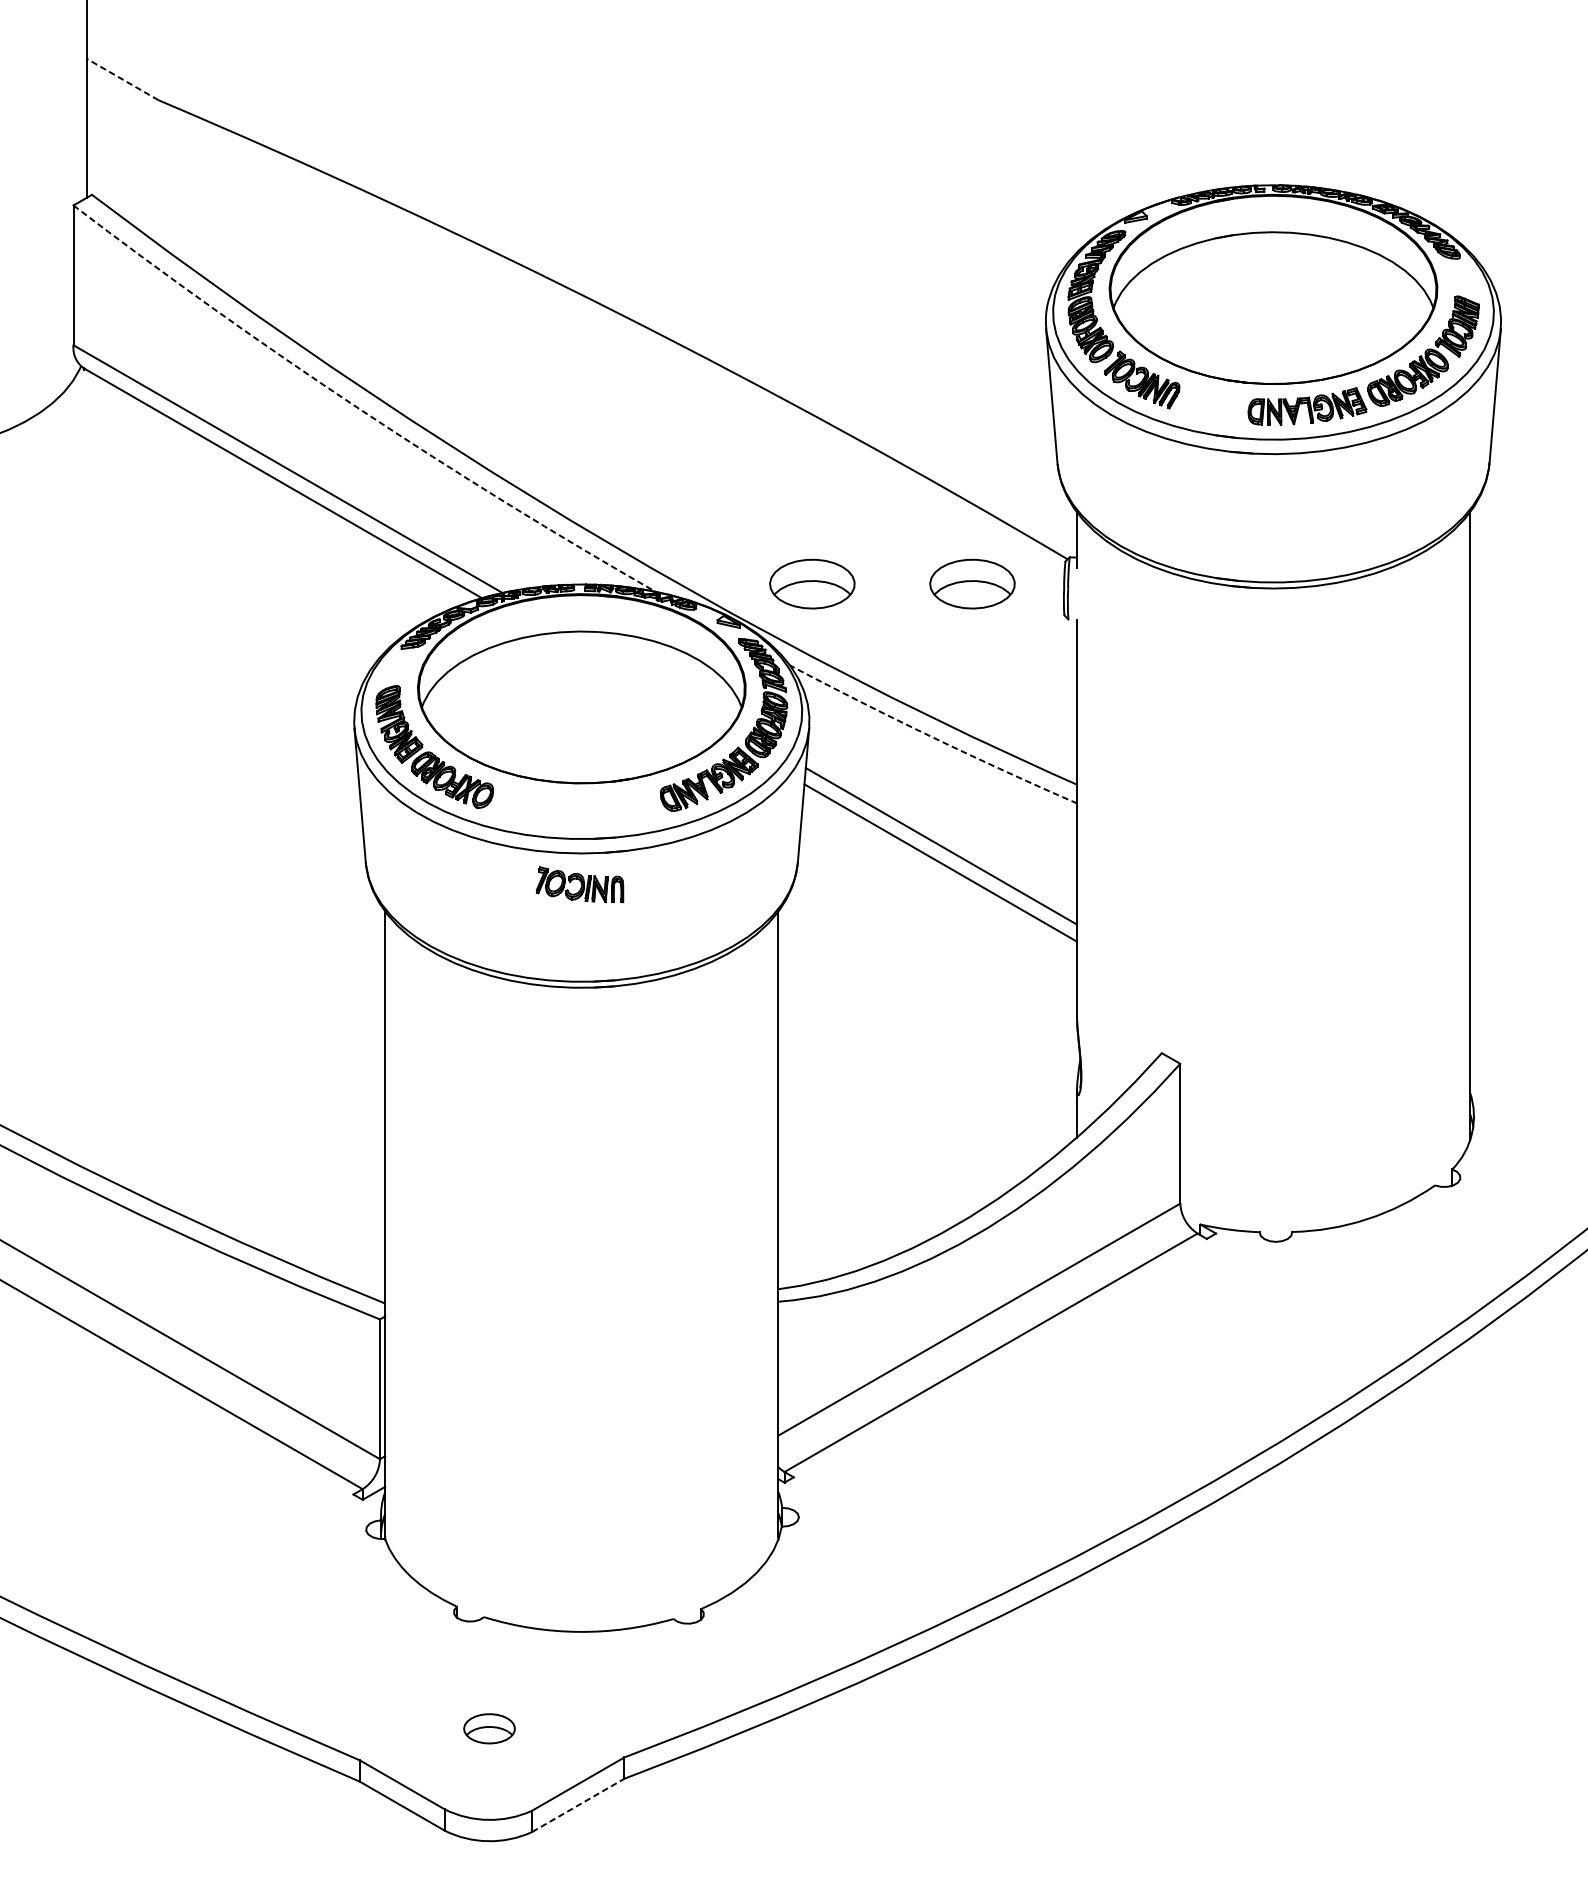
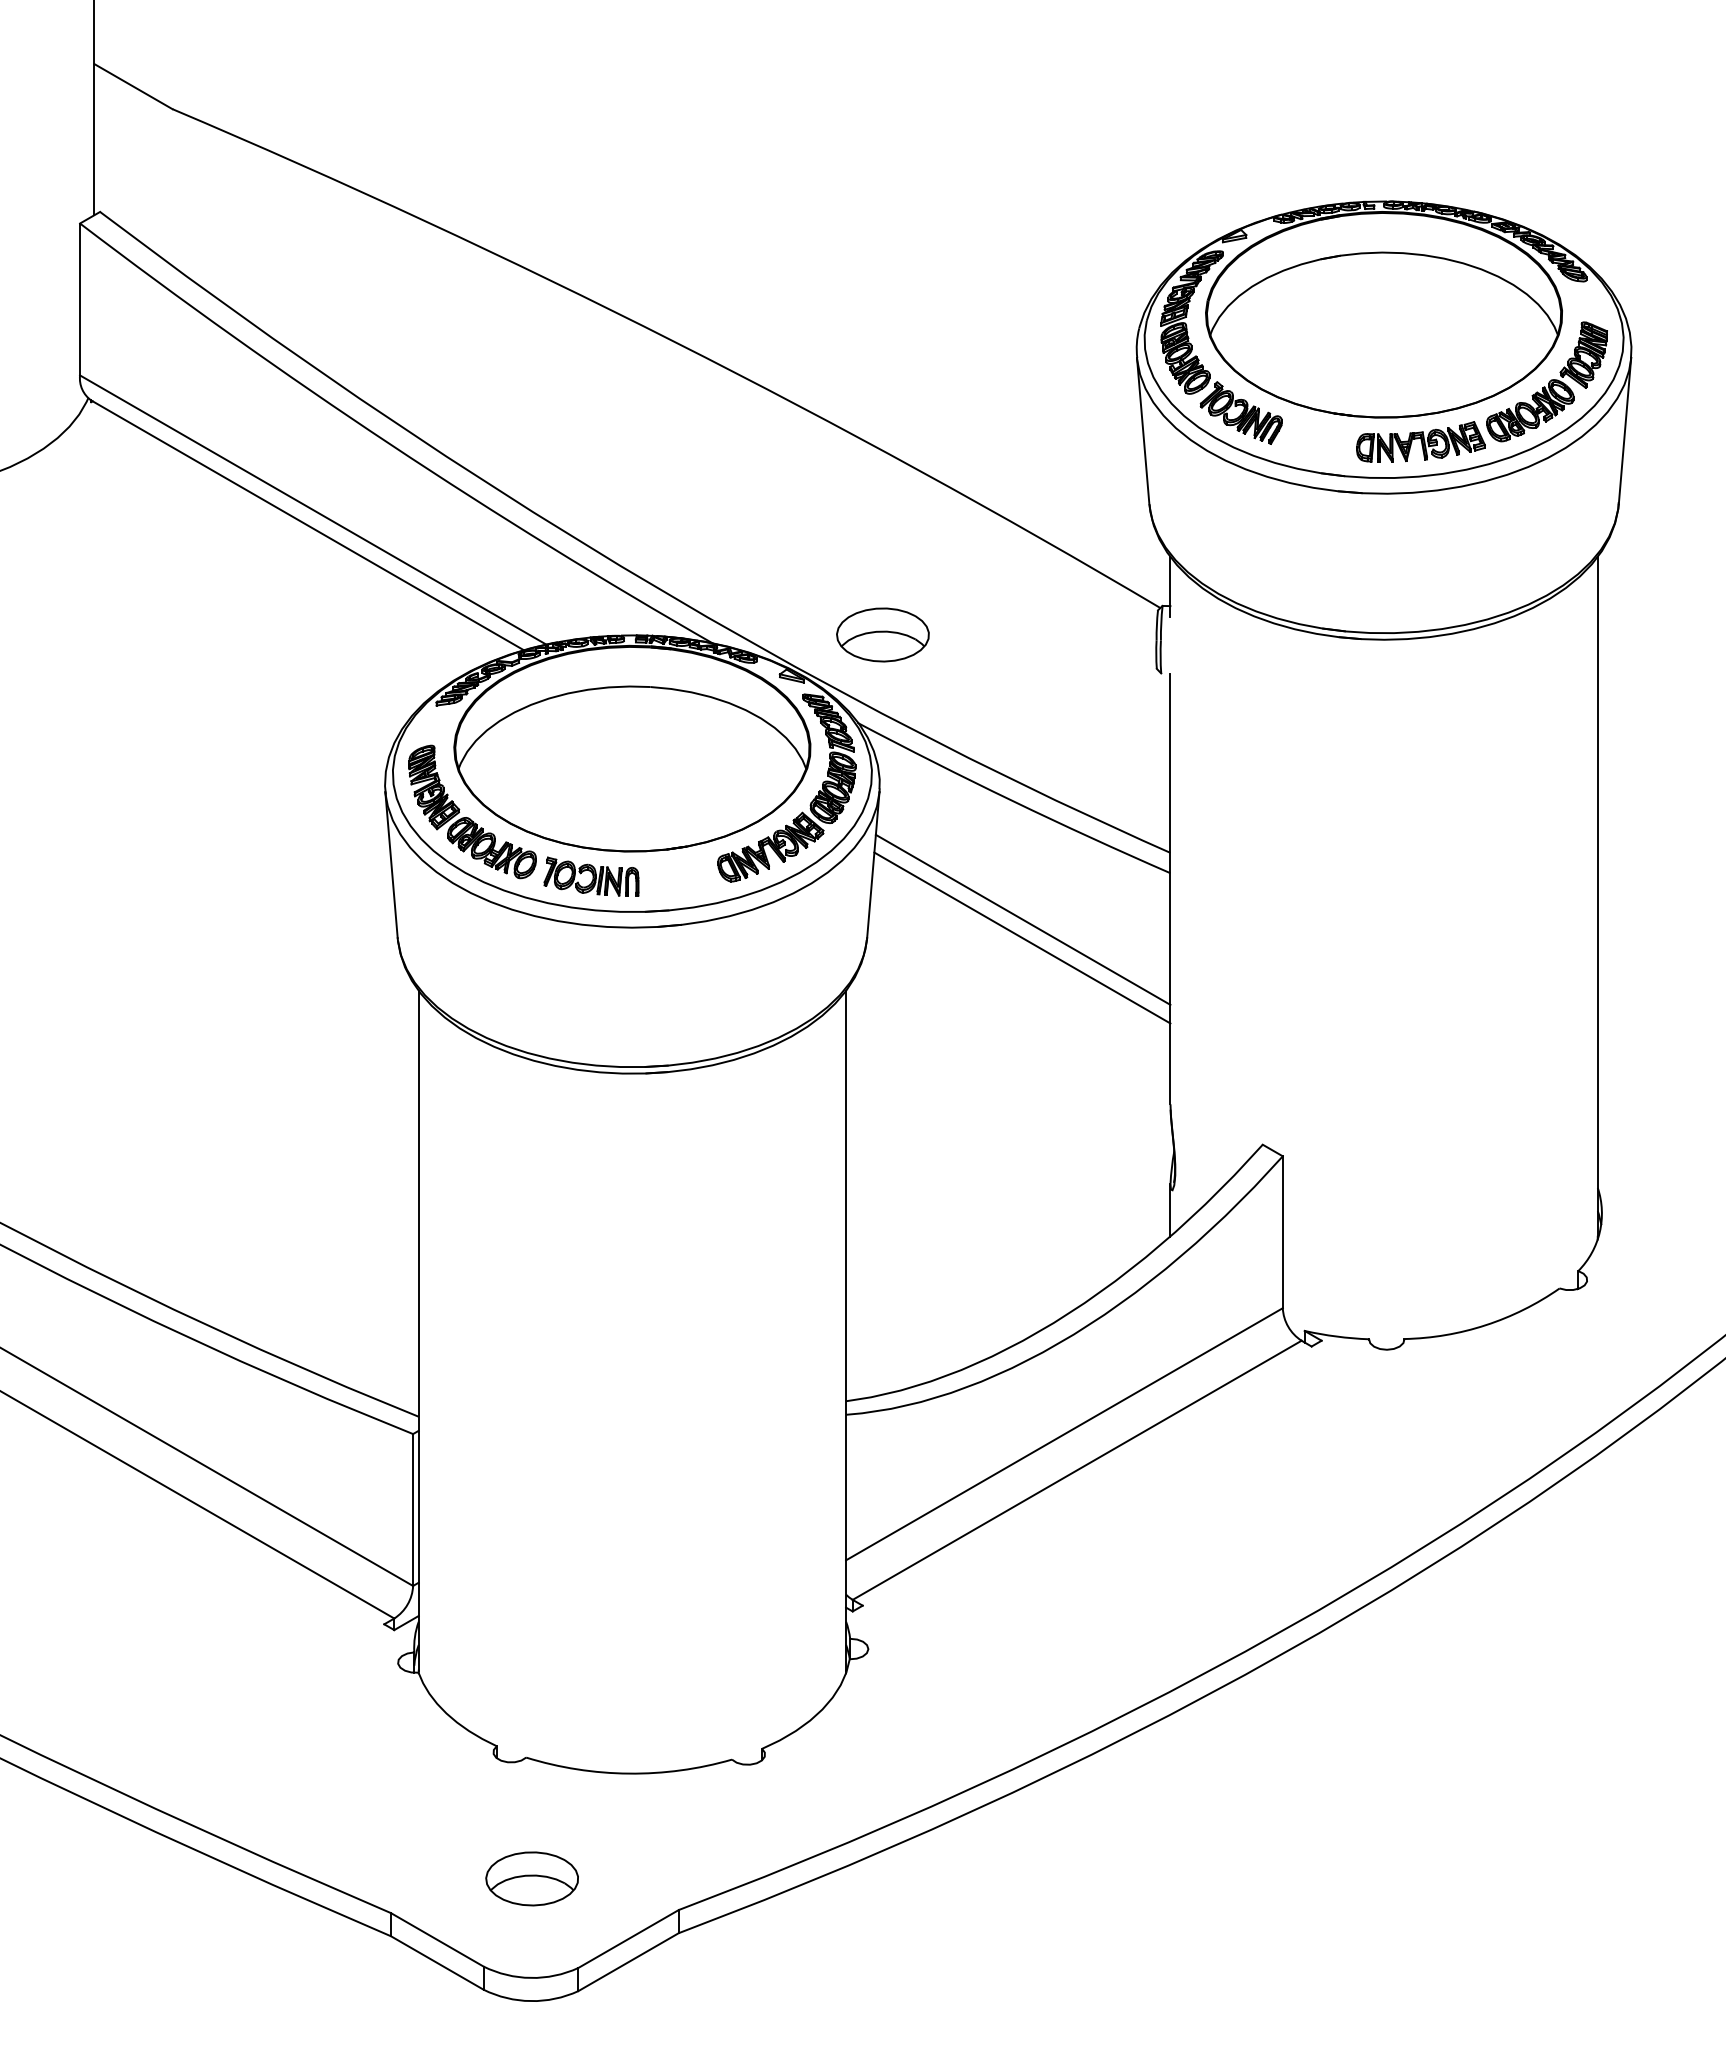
line: (122, 79) -> (133, 86), dashed -> solid
arc: (359, 408) -> (390, 444), dashed -> solid
part: (972, 583) -> (1056, 634), removed
arc: (931, 736) -> (1012, 800), dashed -> solid
part: (580, 884) -> (591, 876), moved
part: (488, 1728) -> (531, 1878), size x1.67
line: (578, 1805) -> (628, 1962), dashed -> solid

